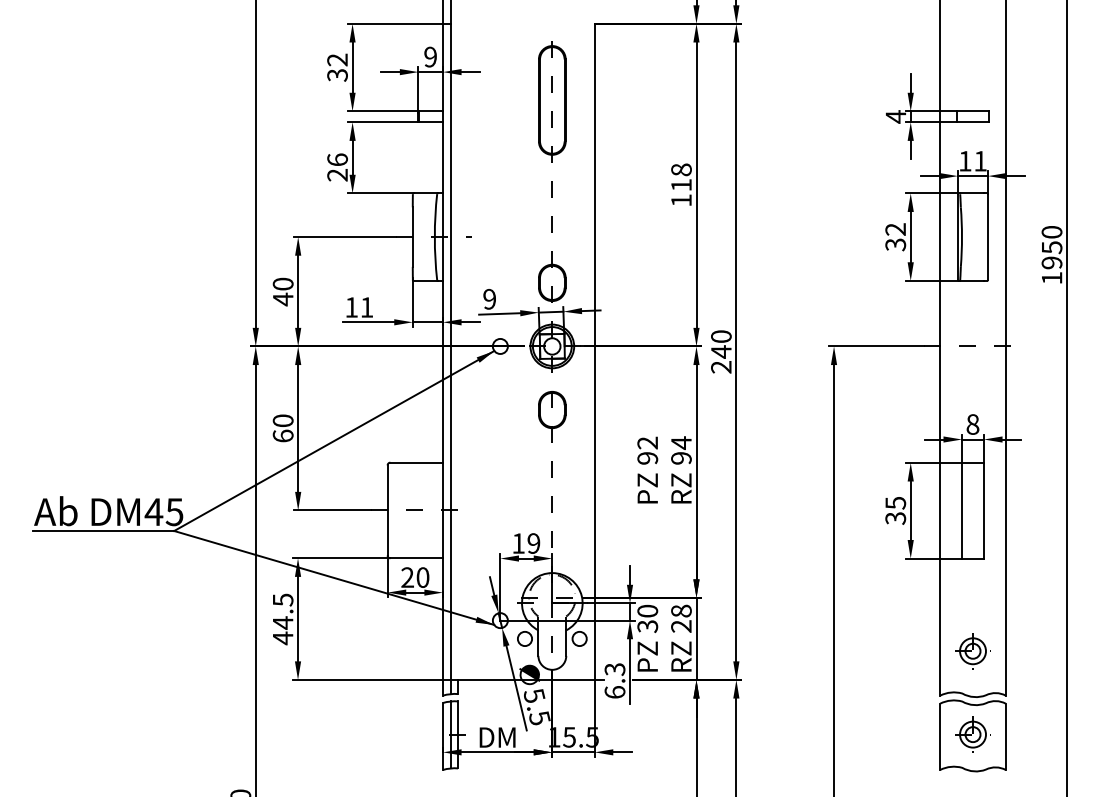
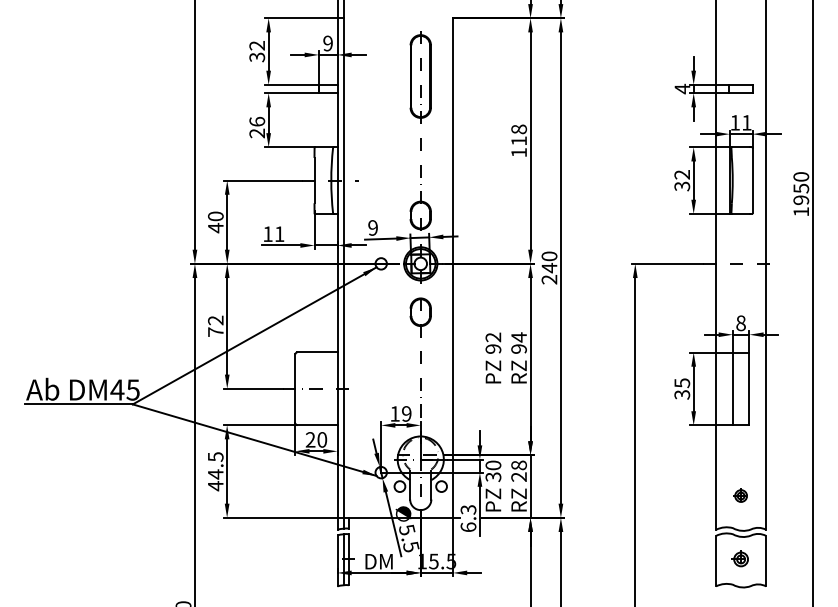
text: (282, 428) -> (215, 326), 60 -> 72
part: (972, 651) -> (740, 496), size x0.6
part: (972, 734) -> (740, 559), size x0.7

